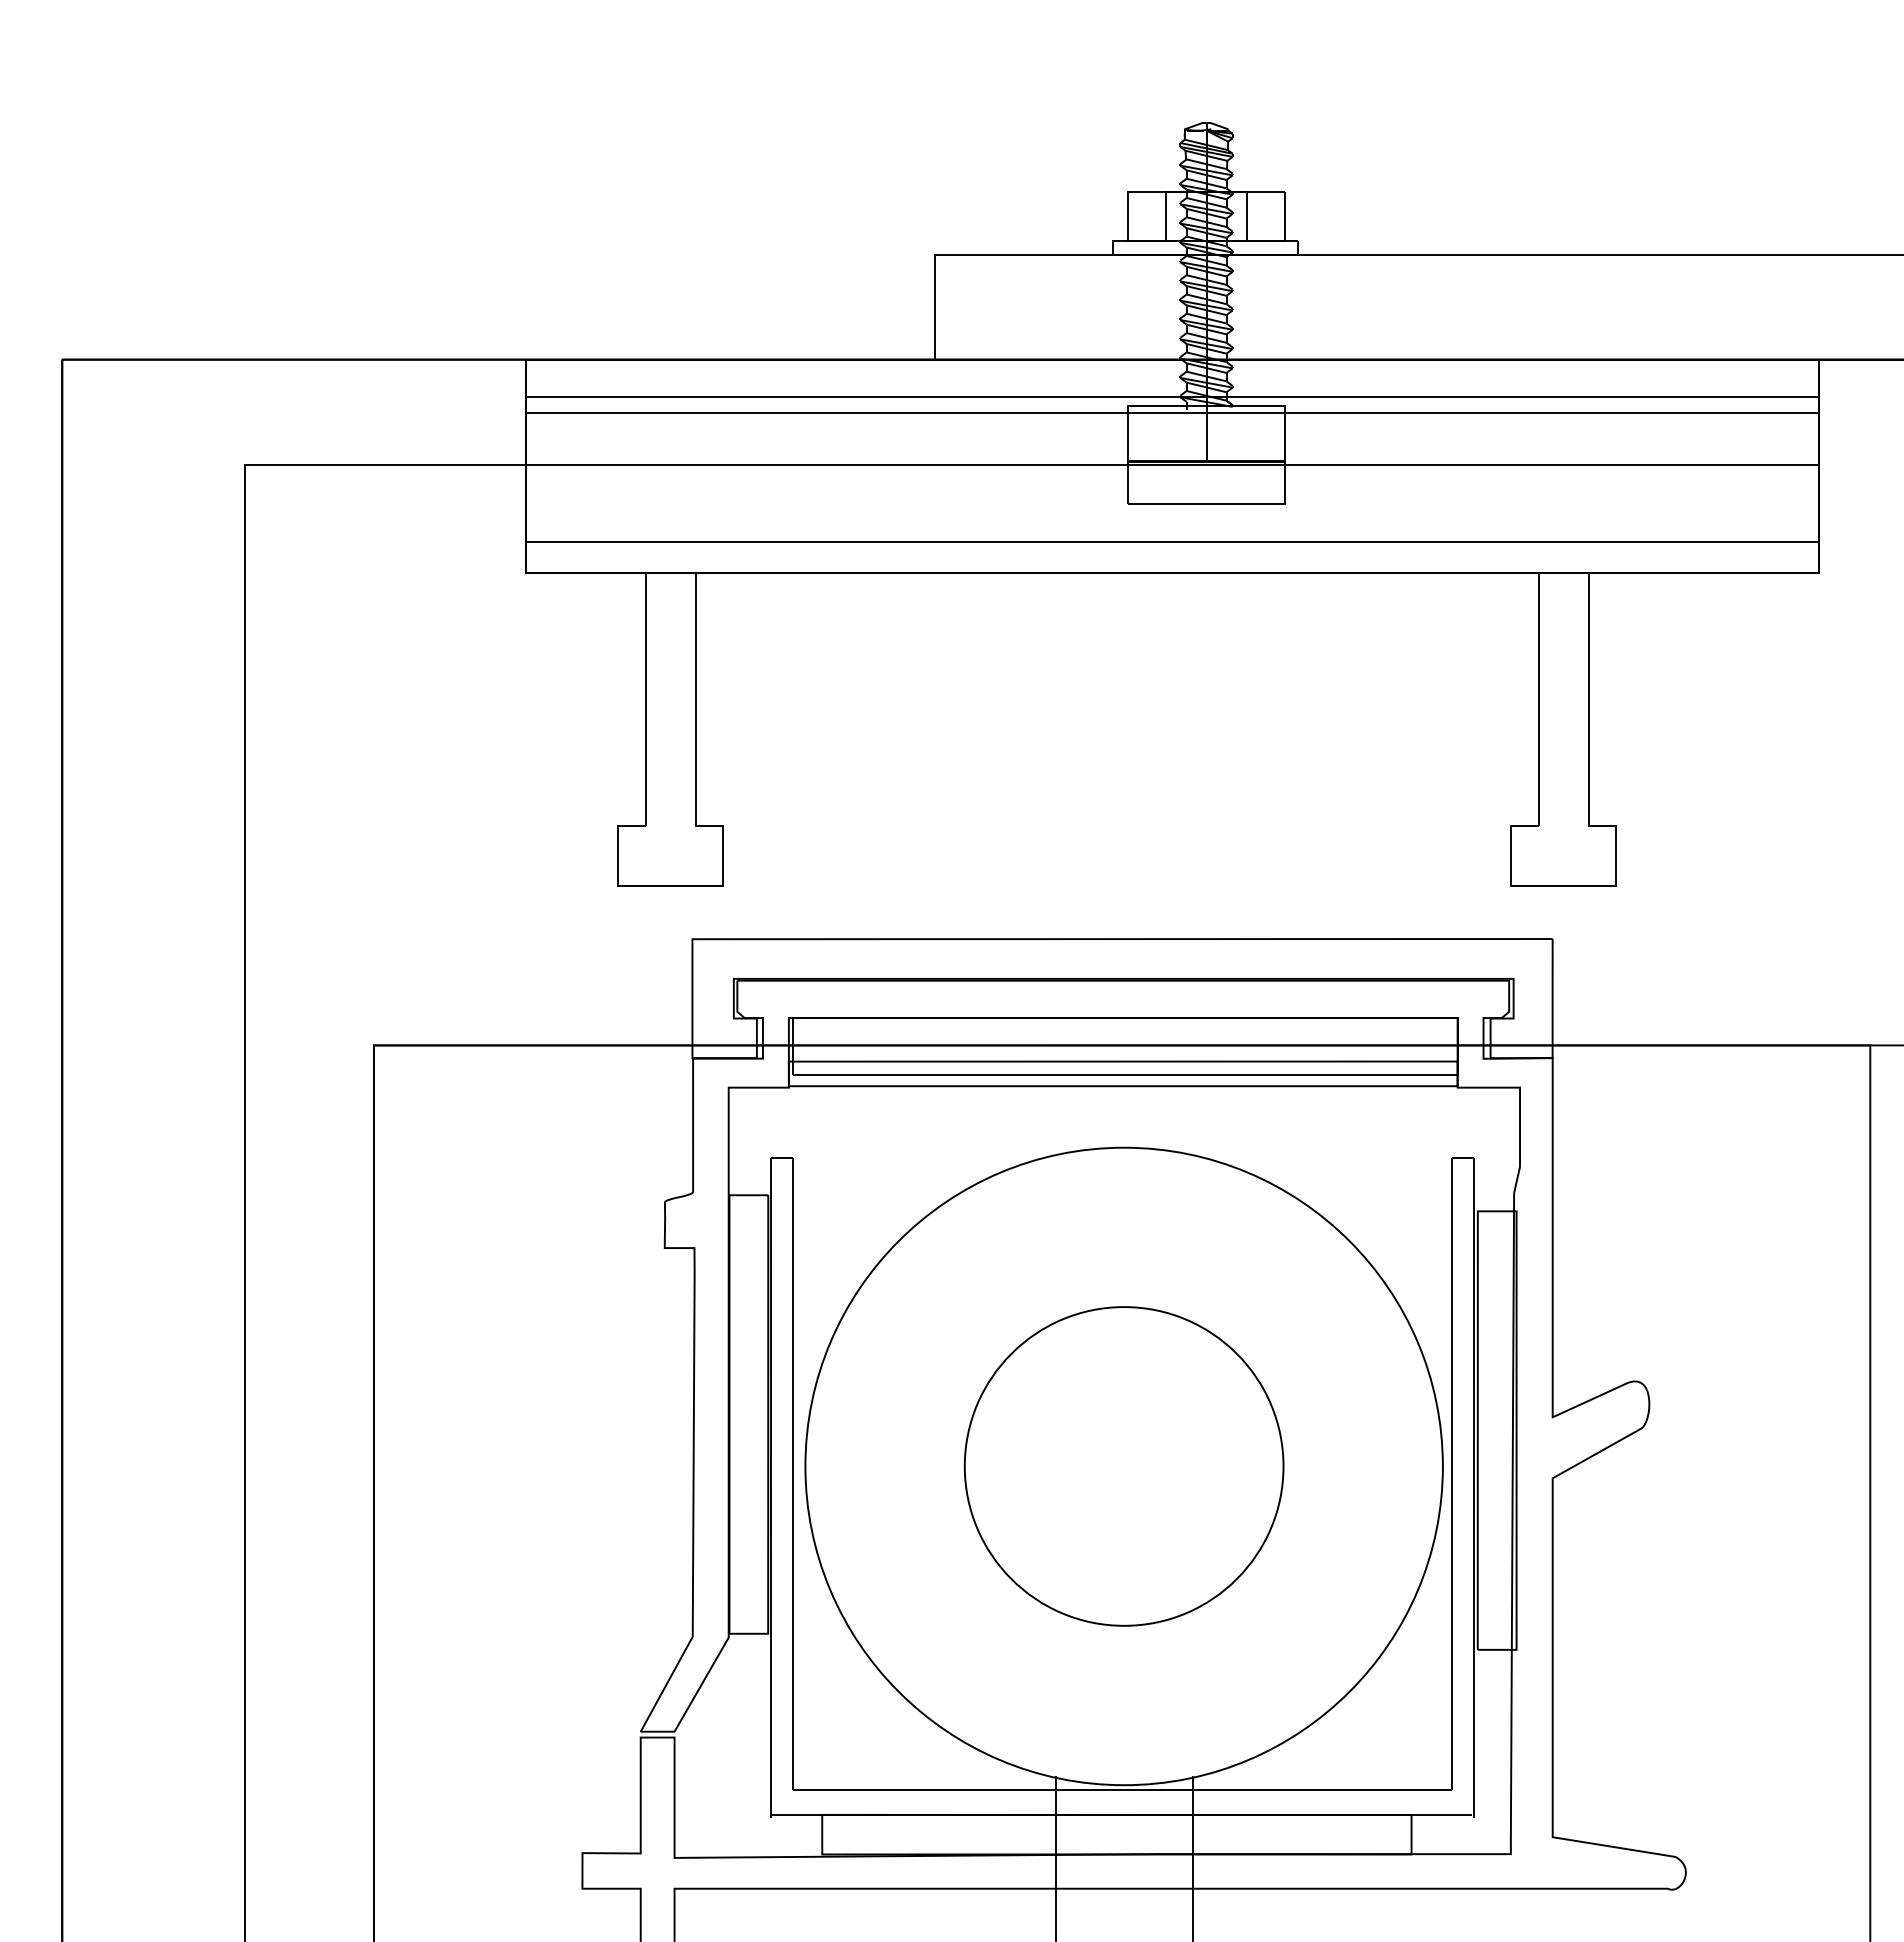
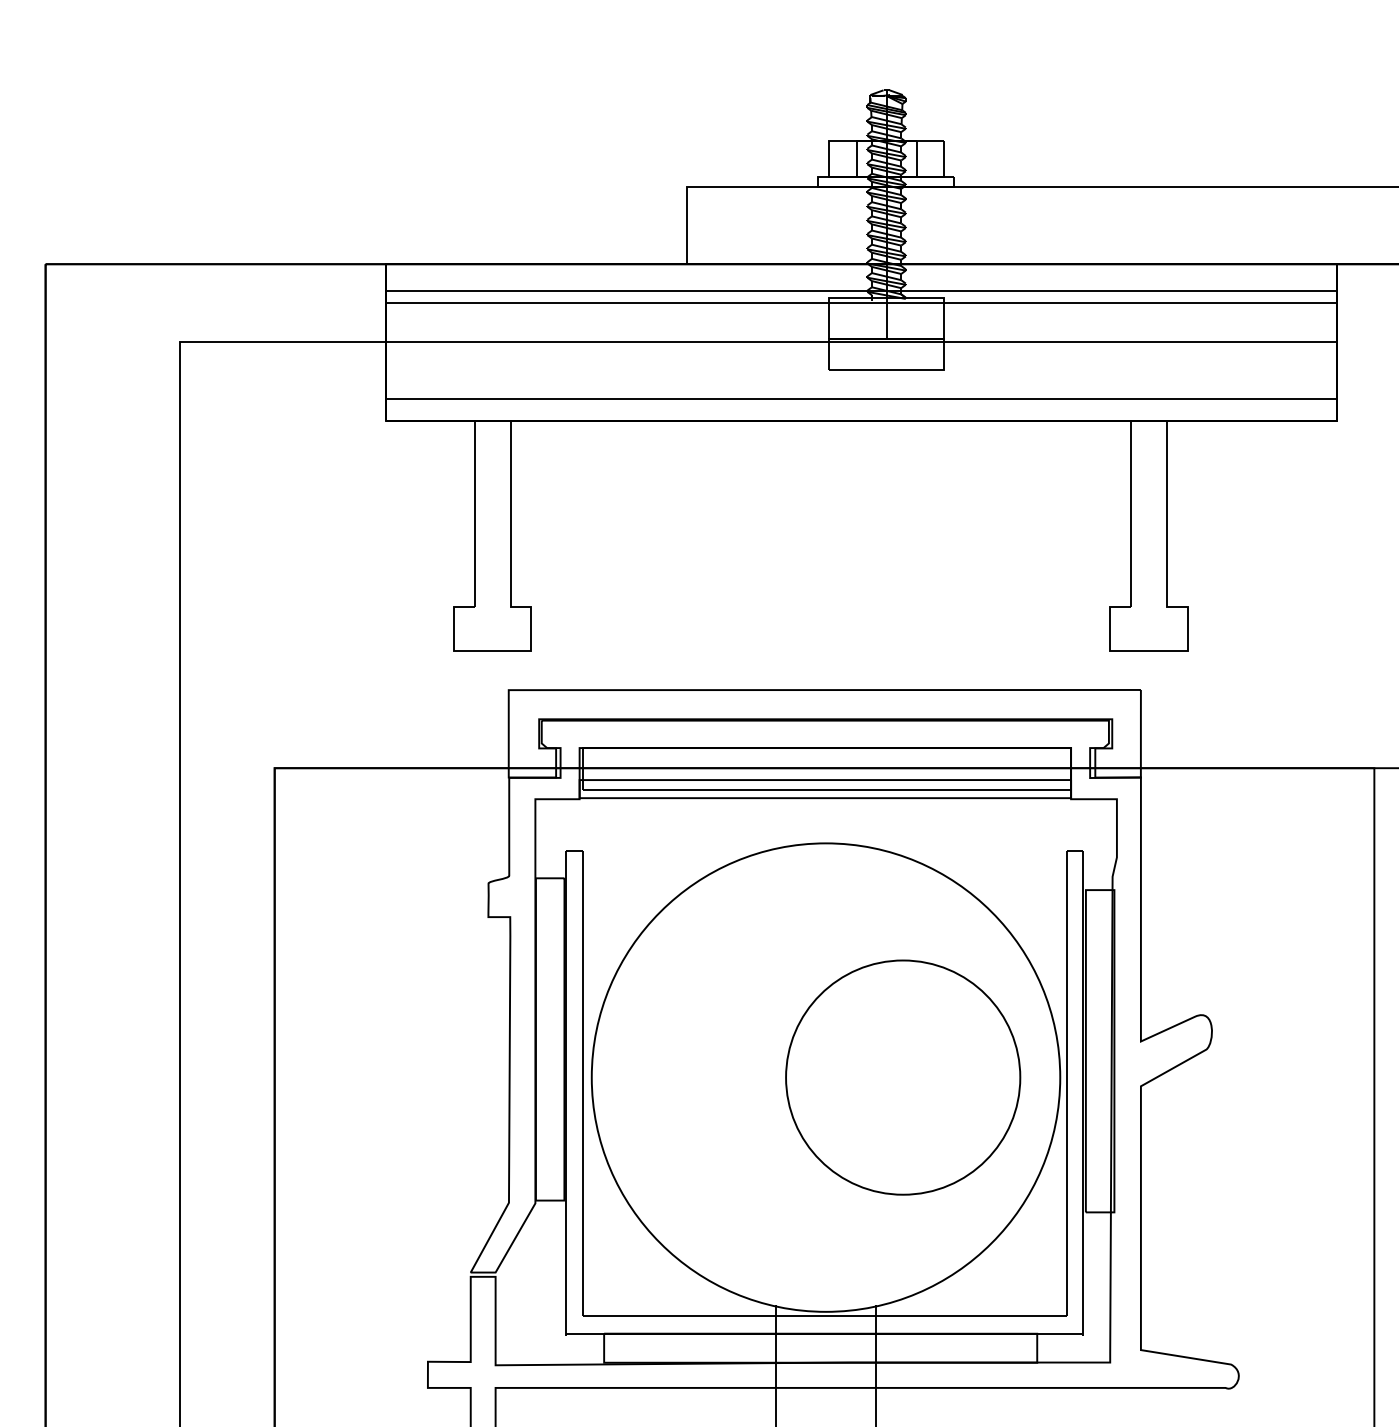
part: (1123, 1466) -> (902, 1077), moved

